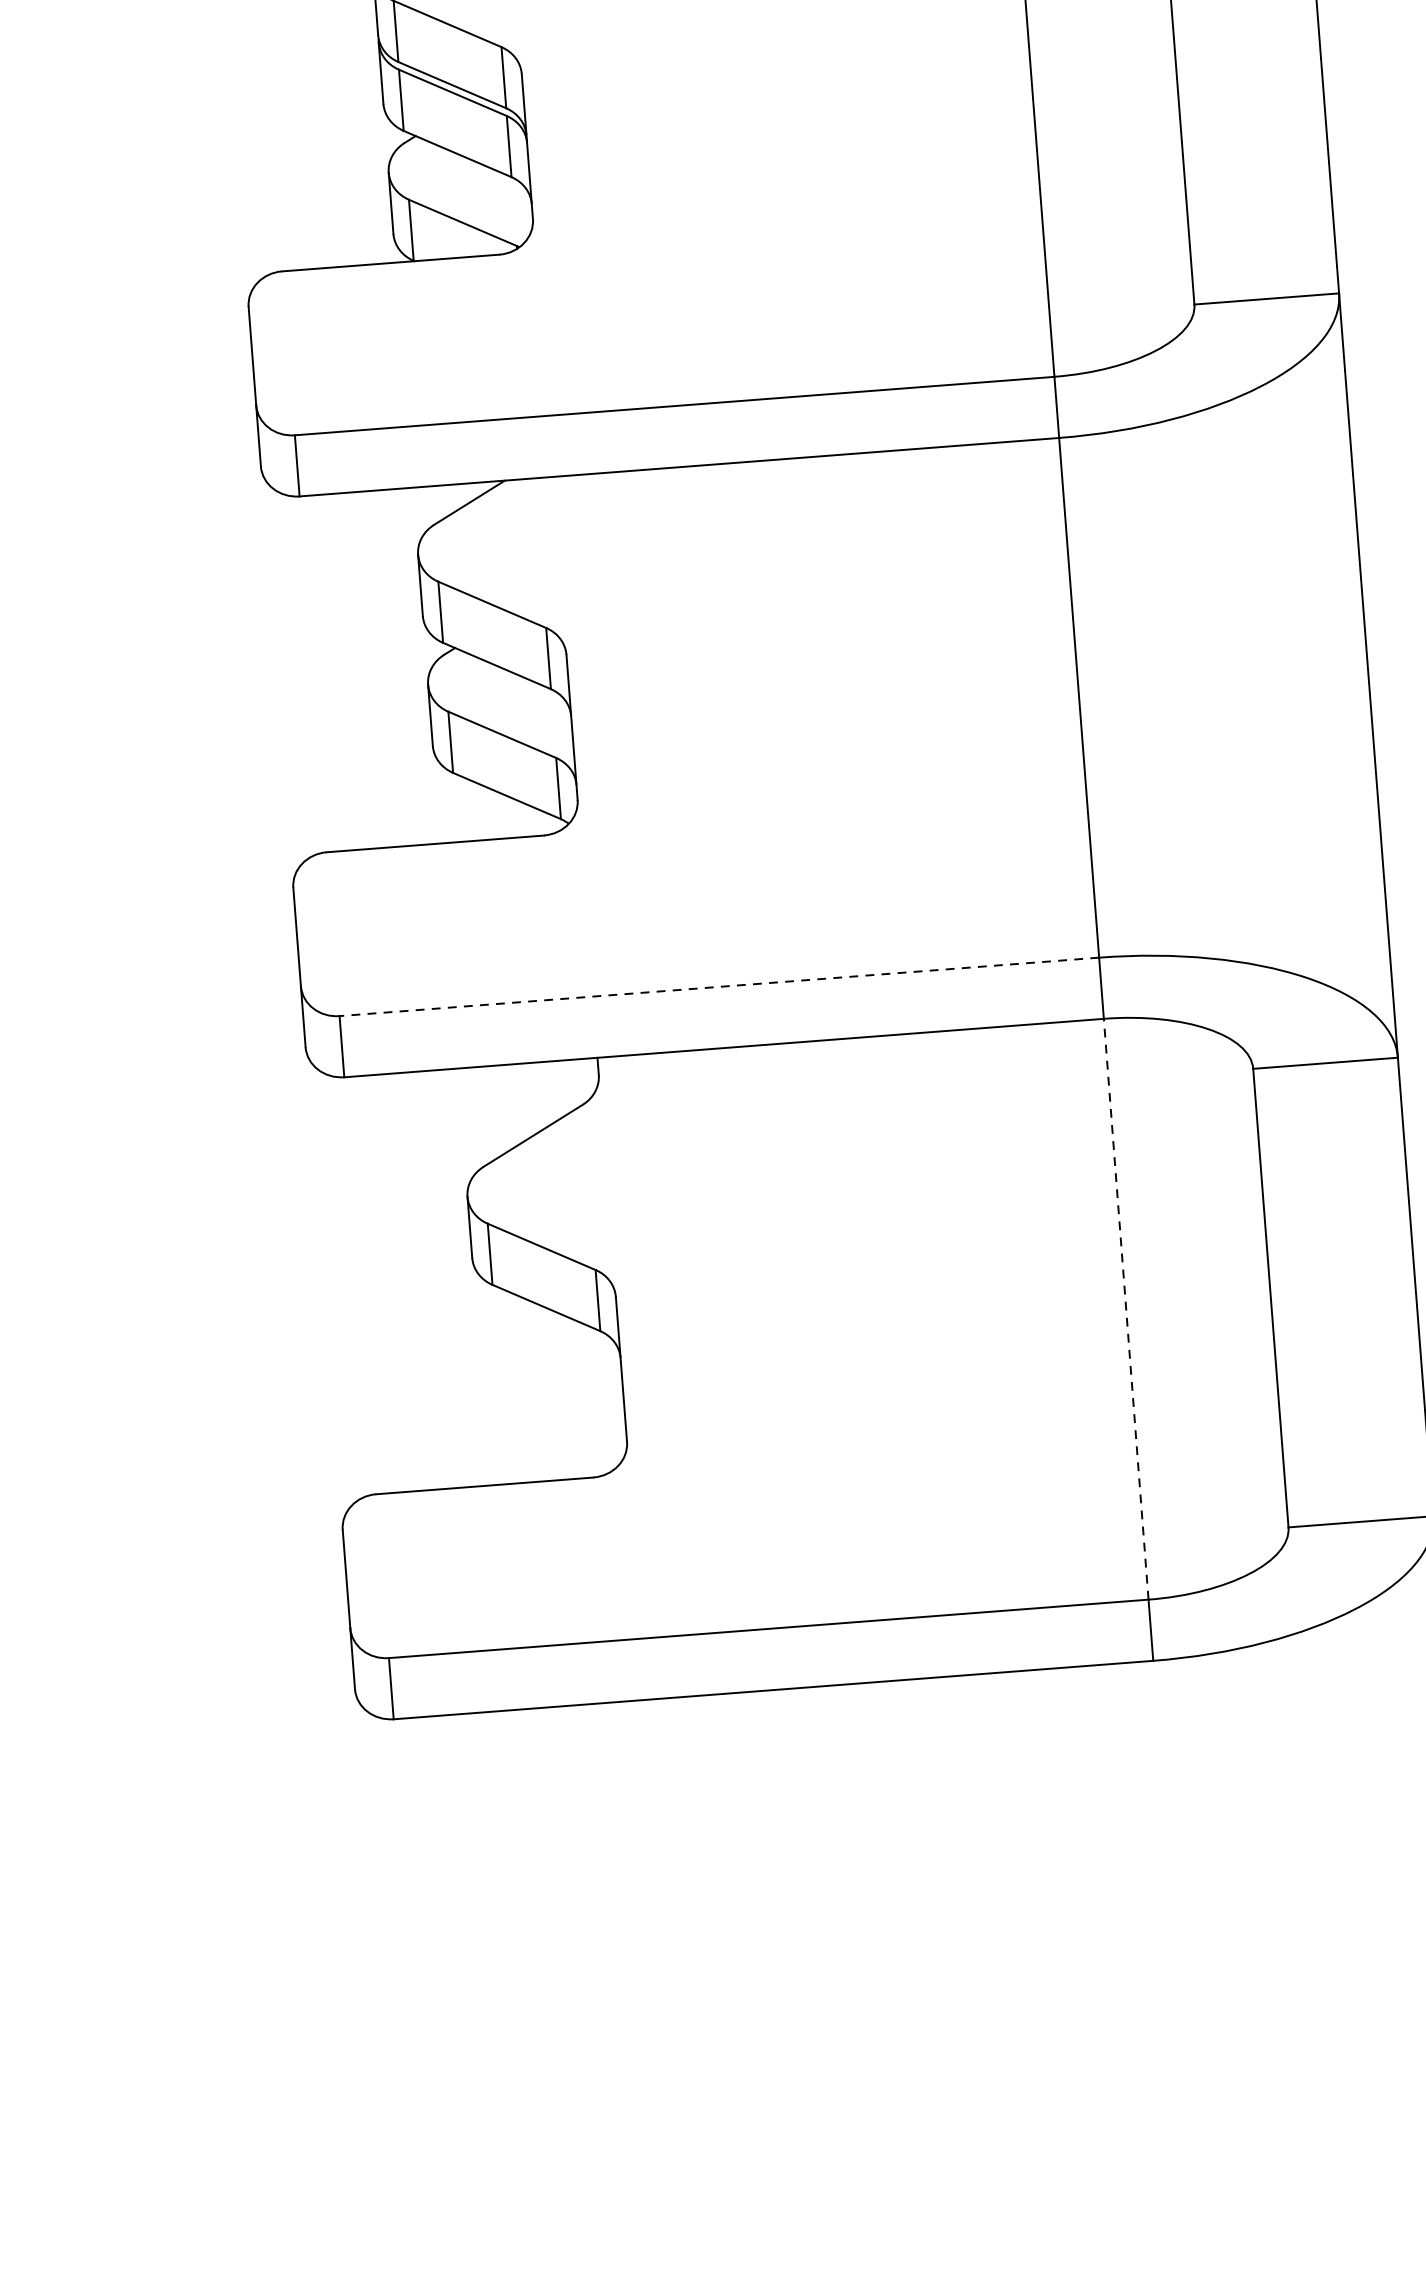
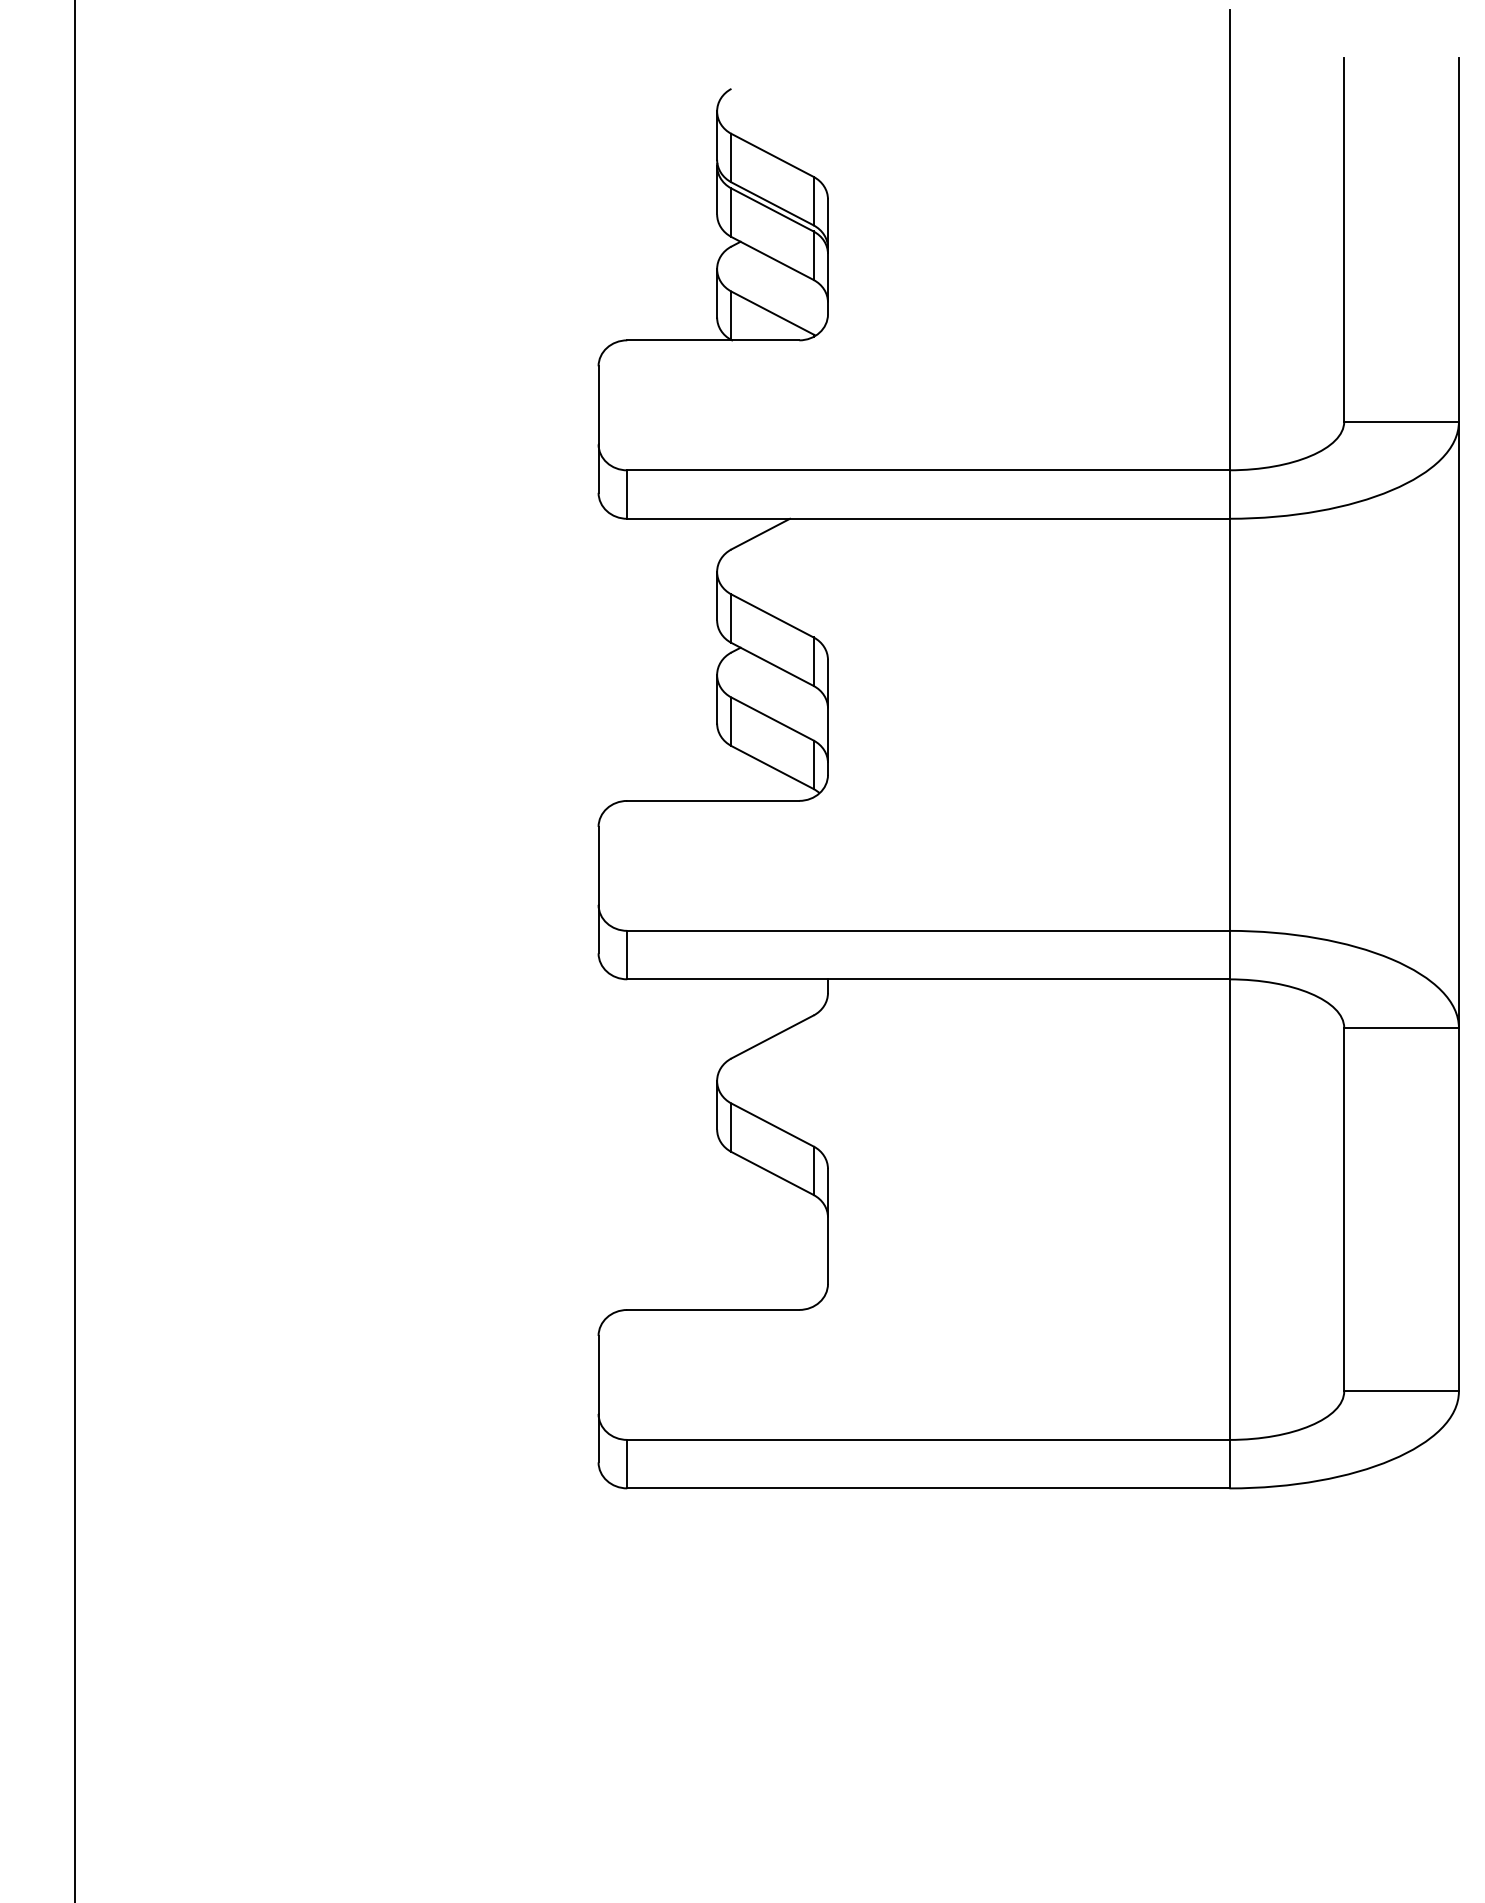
line: (718, 986) -> (927, 930), dashed -> solid
line: (1126, 1309) -> (1229, 1209), dashed -> solid

